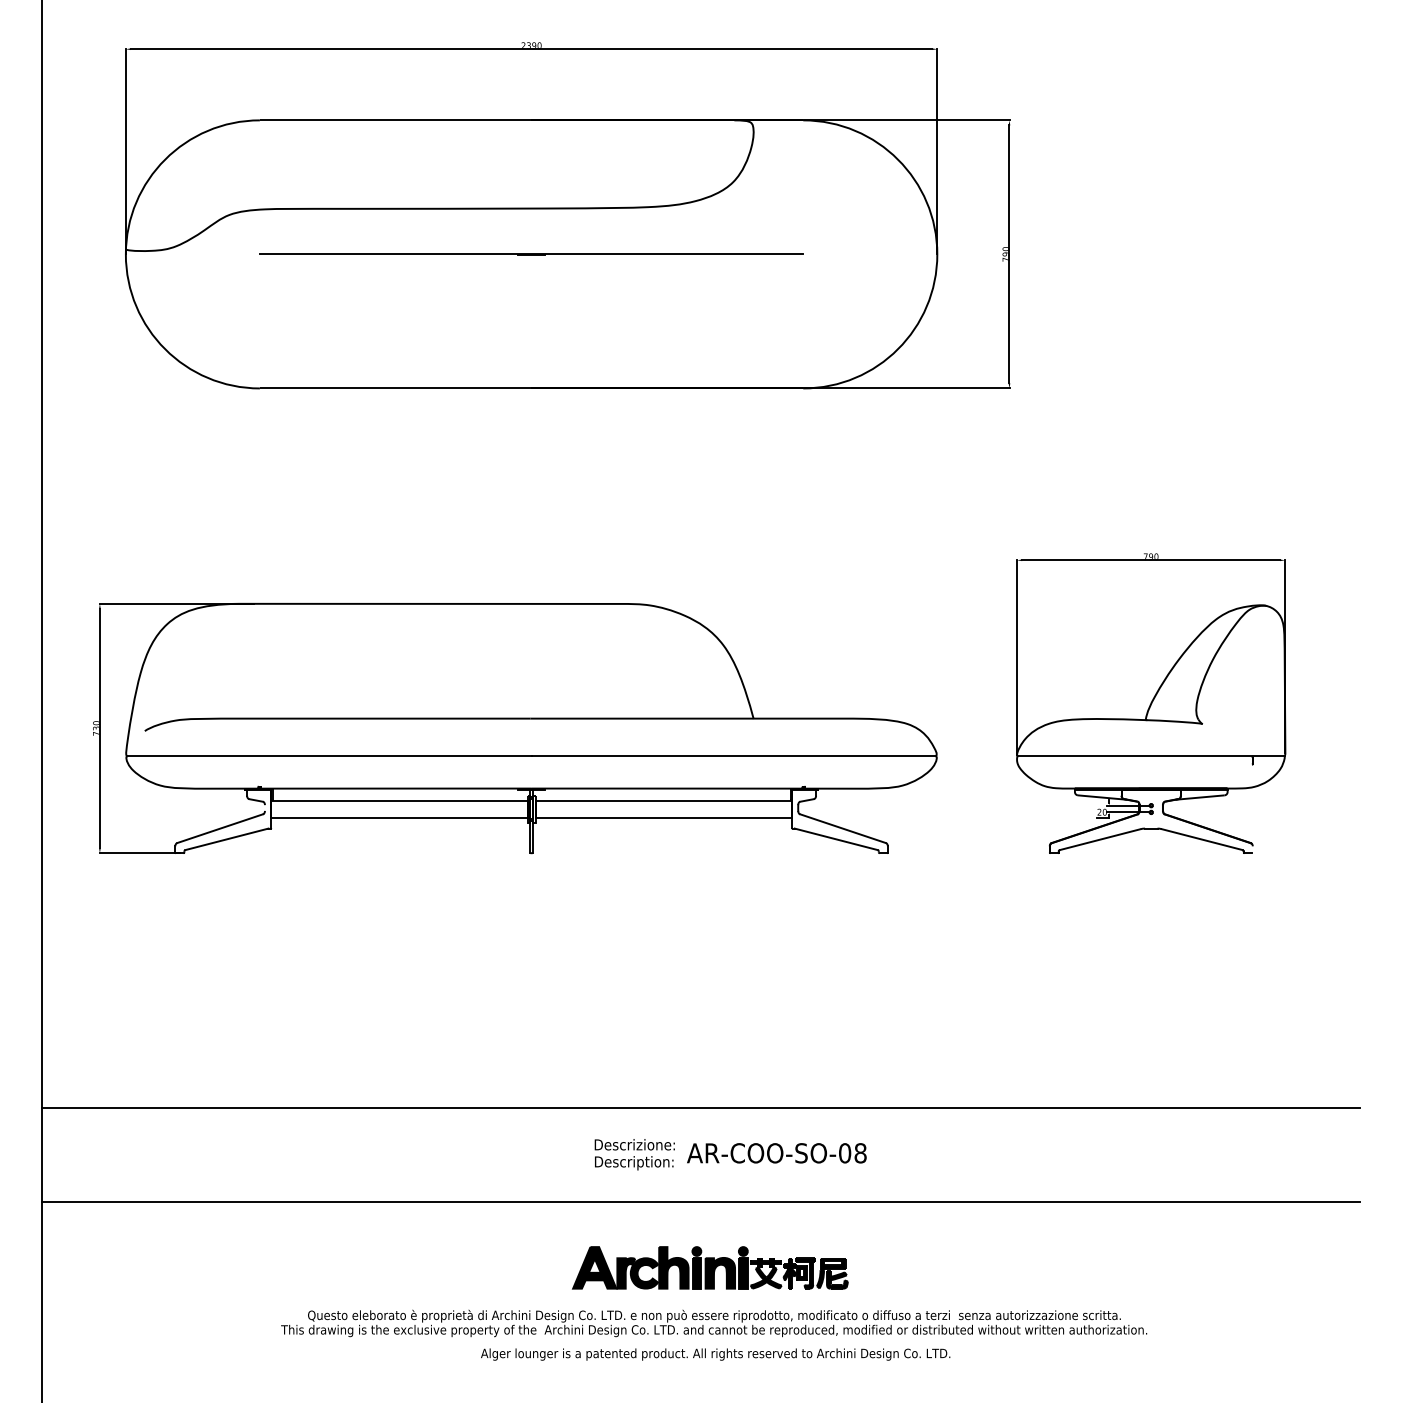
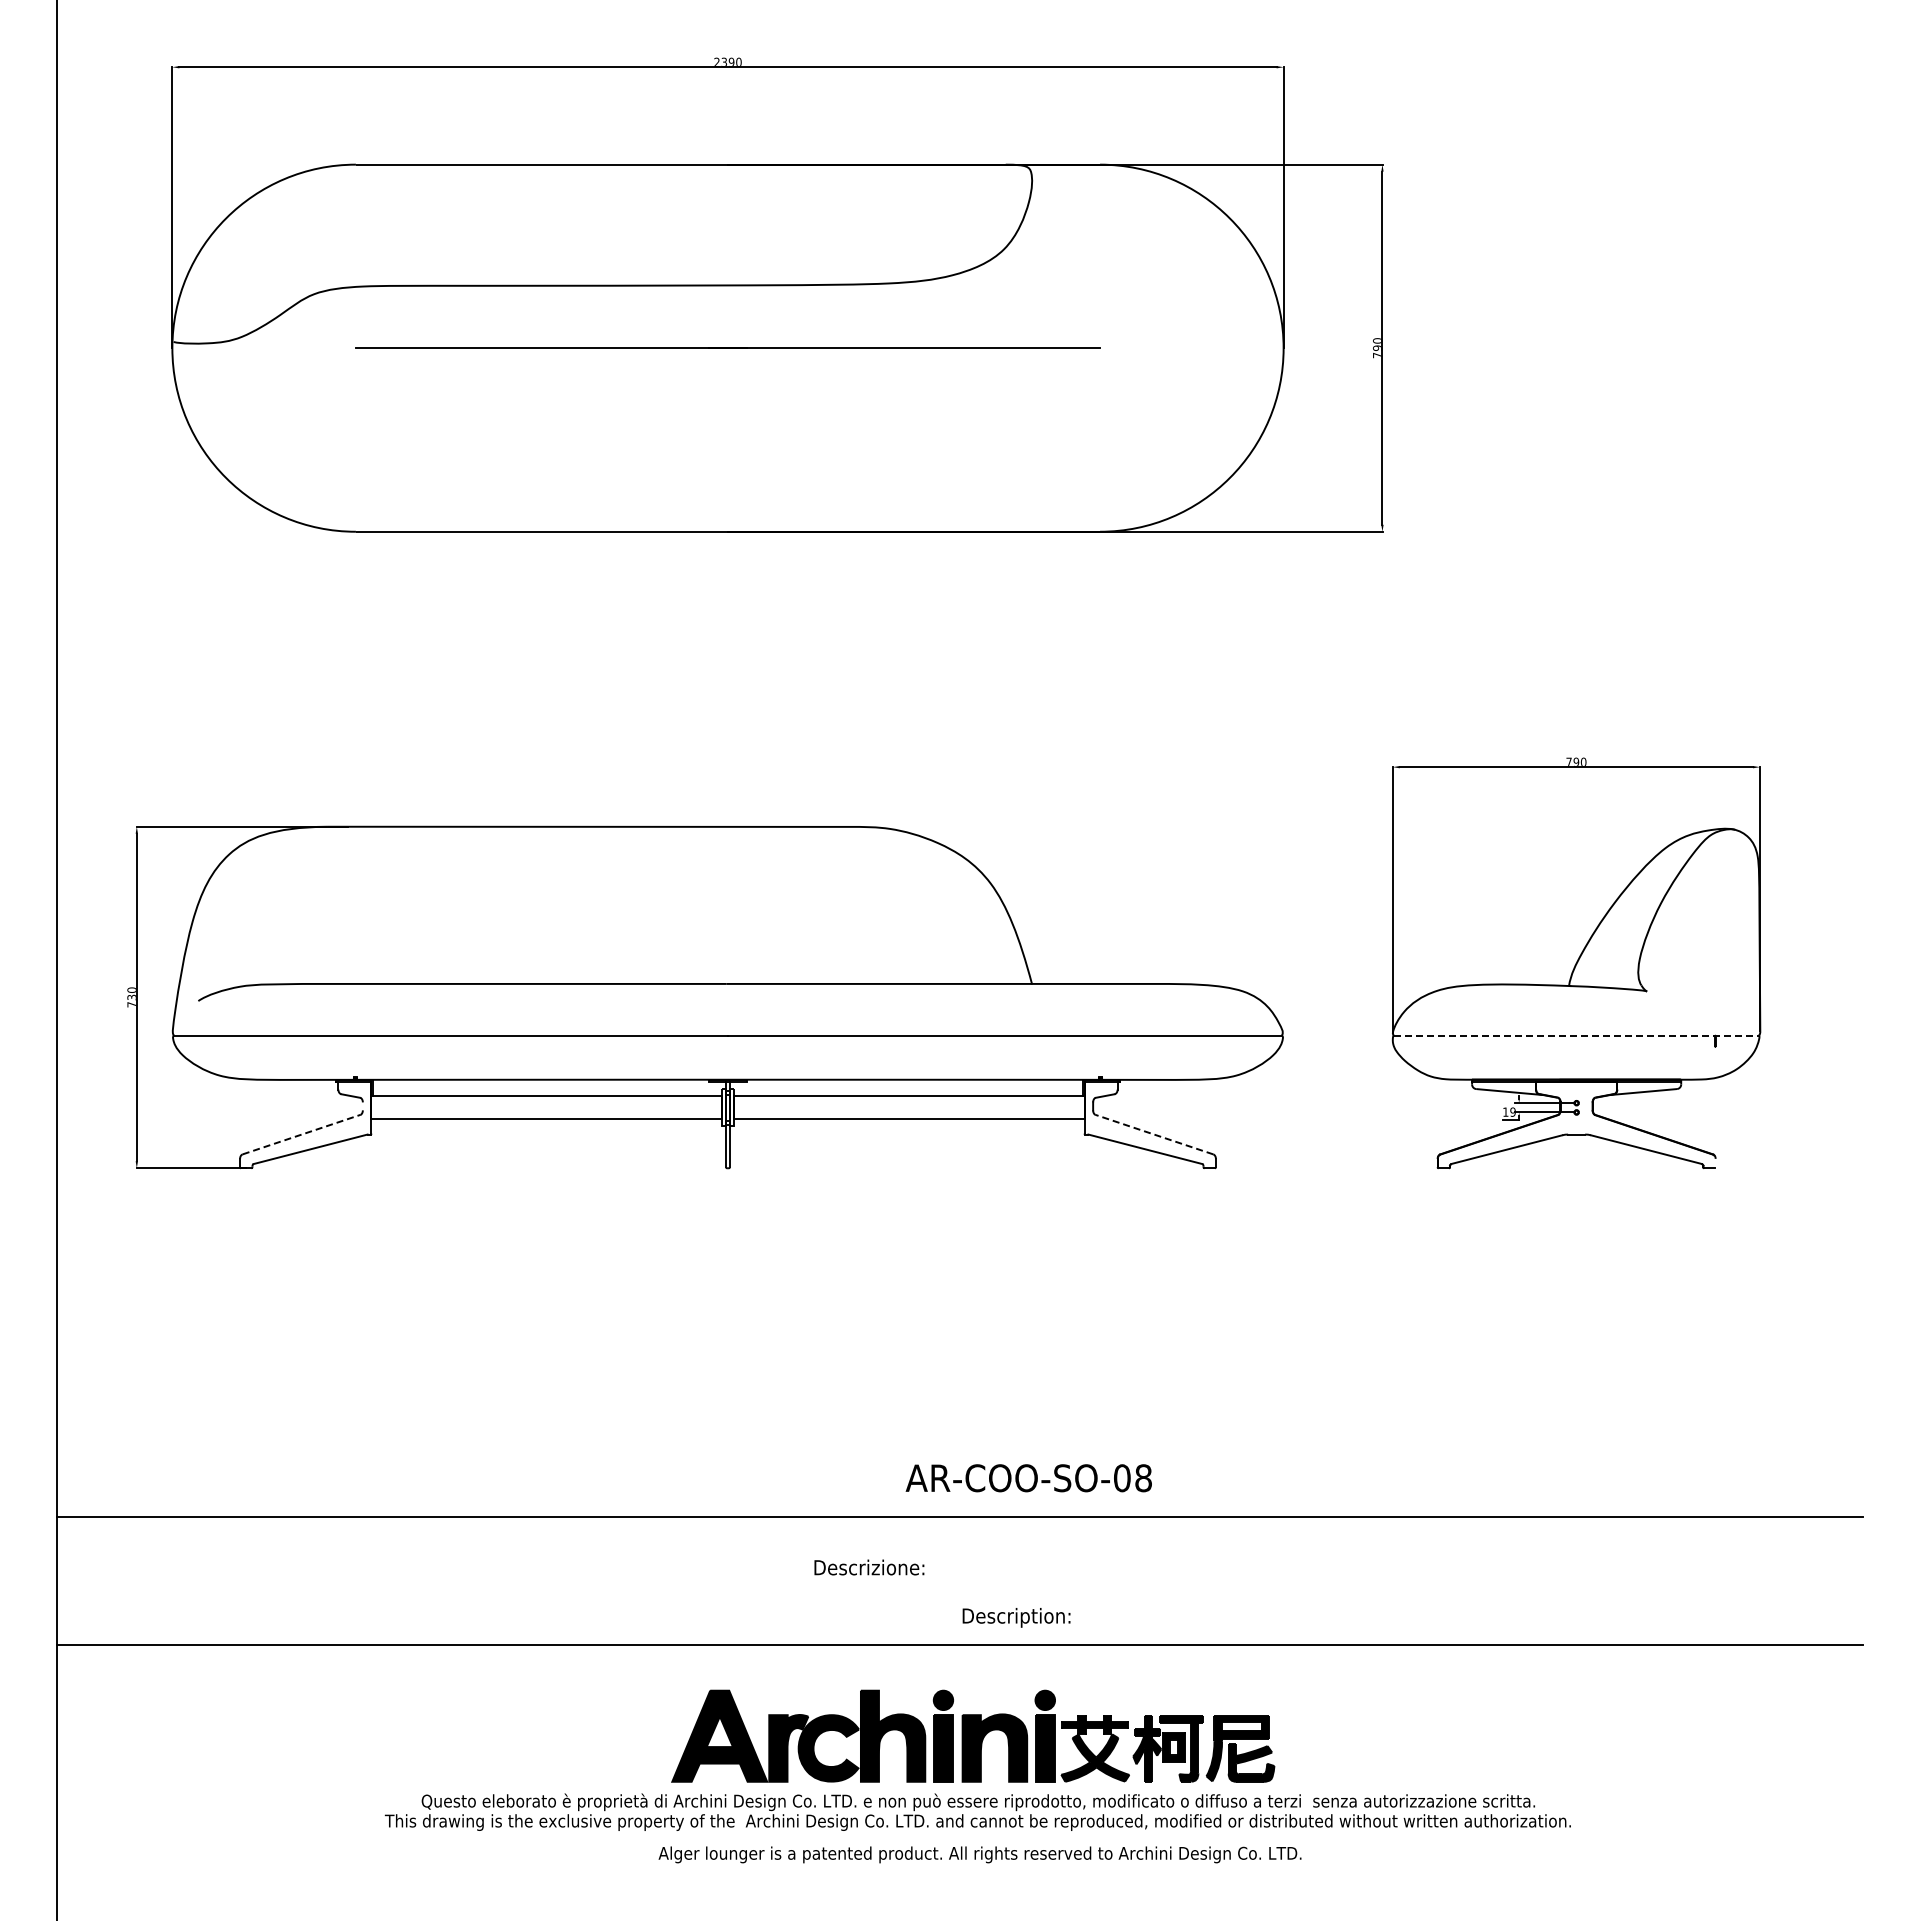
line: (1151, 756) -> (1576, 1035), solid -> dashed
text: (1102, 811) -> (1509, 1111), 20 -> 19
line: (220, 828) -> (302, 1134), solid -> dashed
line: (842, 828) -> (1153, 1134), solid -> dashed
text: (776, 1153) -> (1028, 1478), moved
text: (634, 1162) -> (1016, 1617), moved
part: (710, 1267) -> (972, 1735), size x1.6

